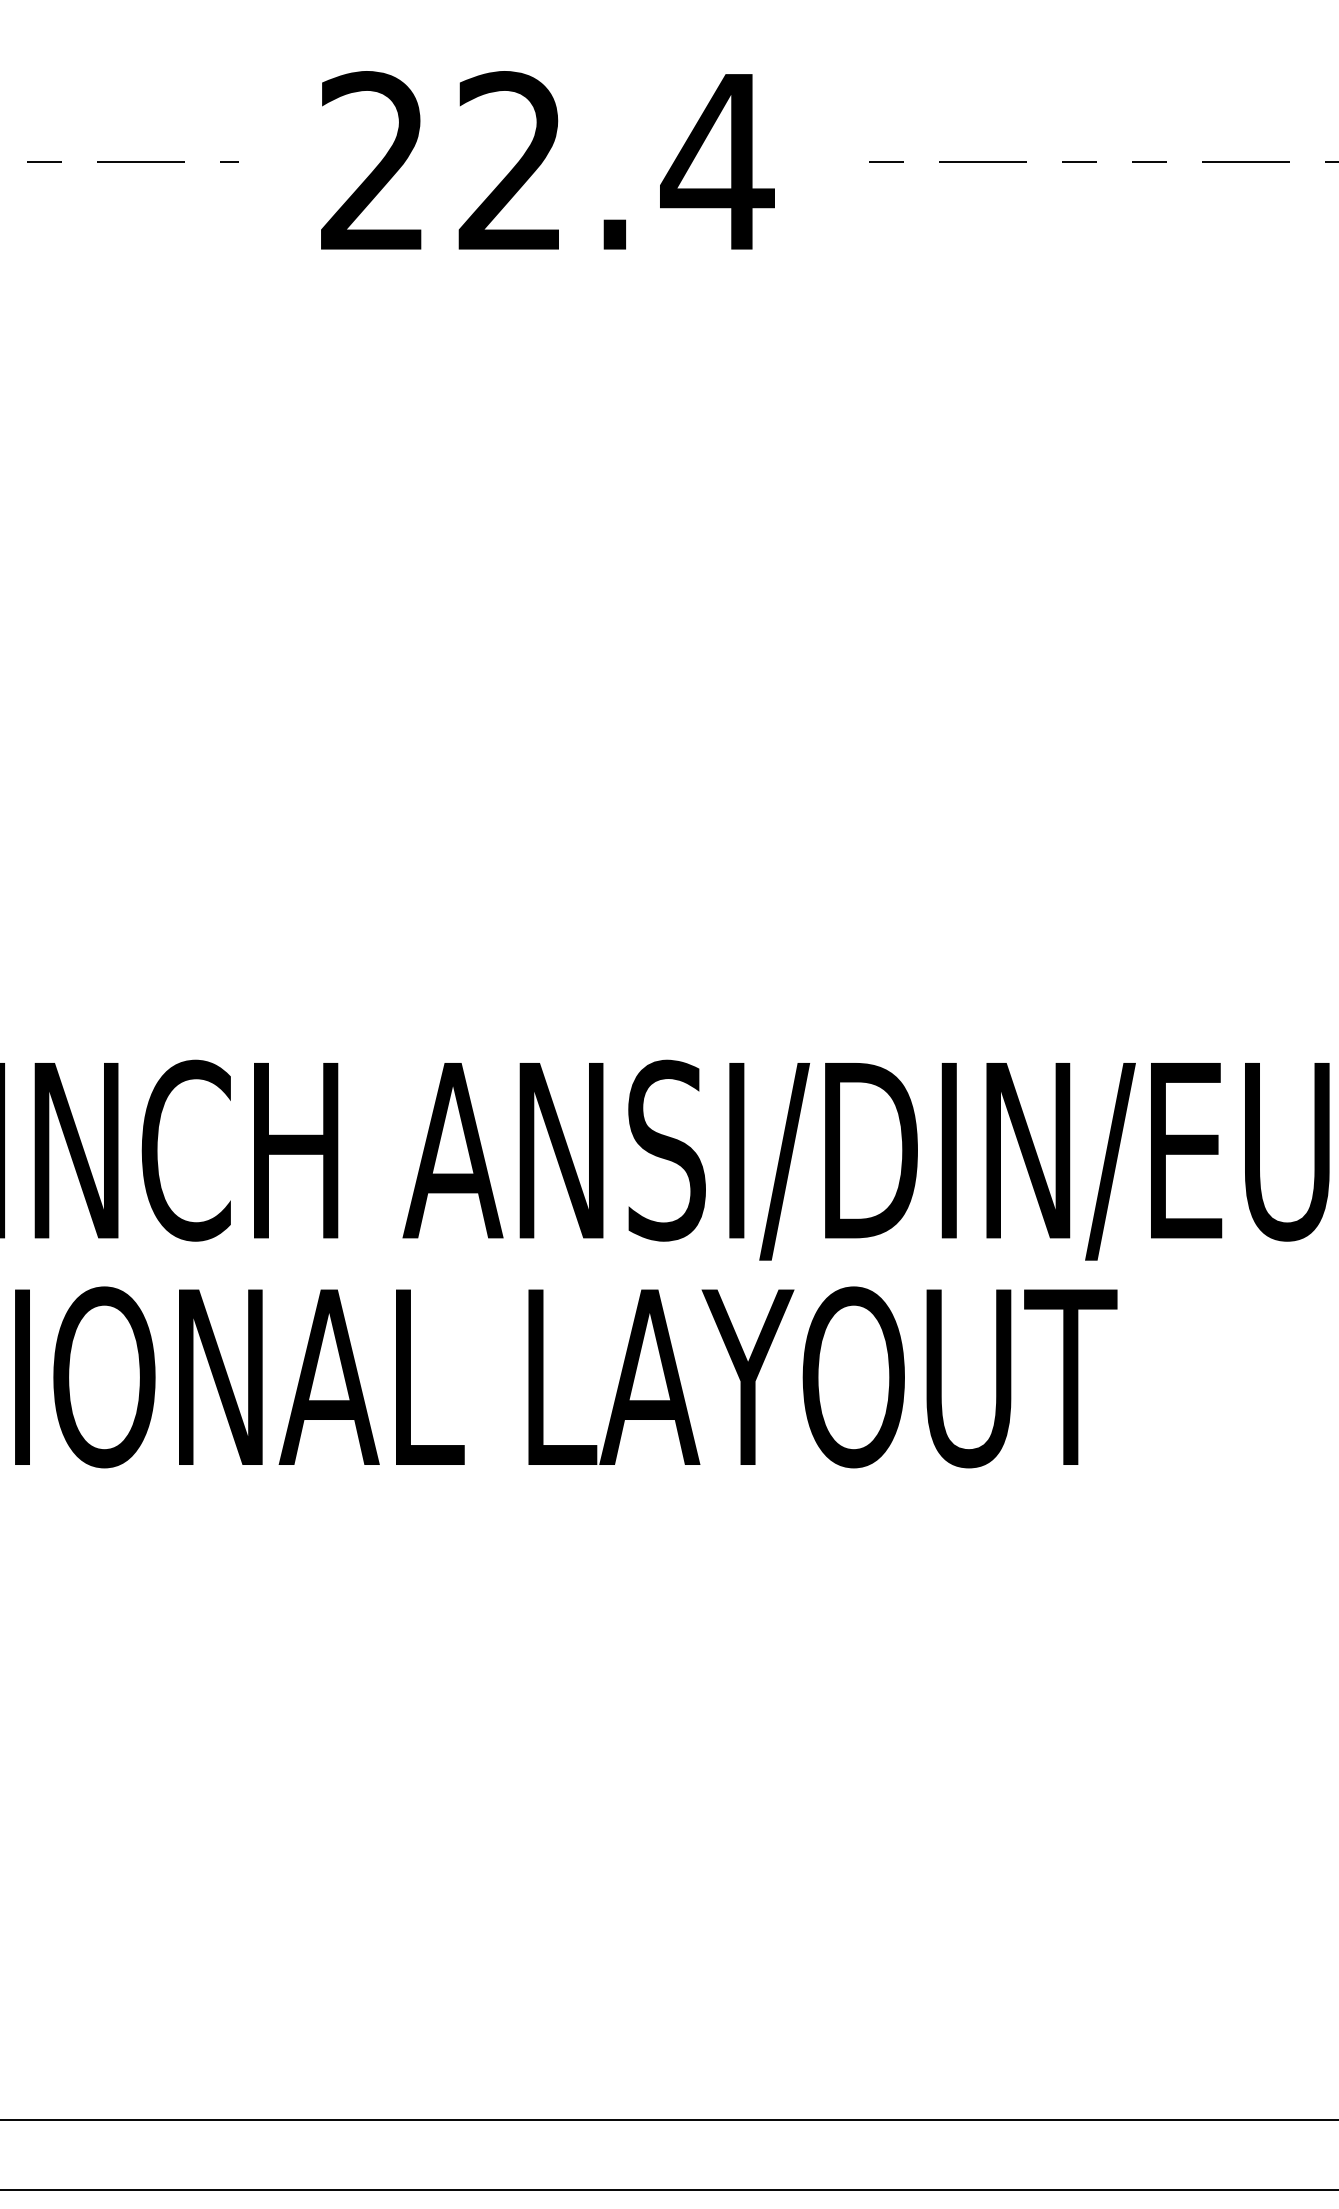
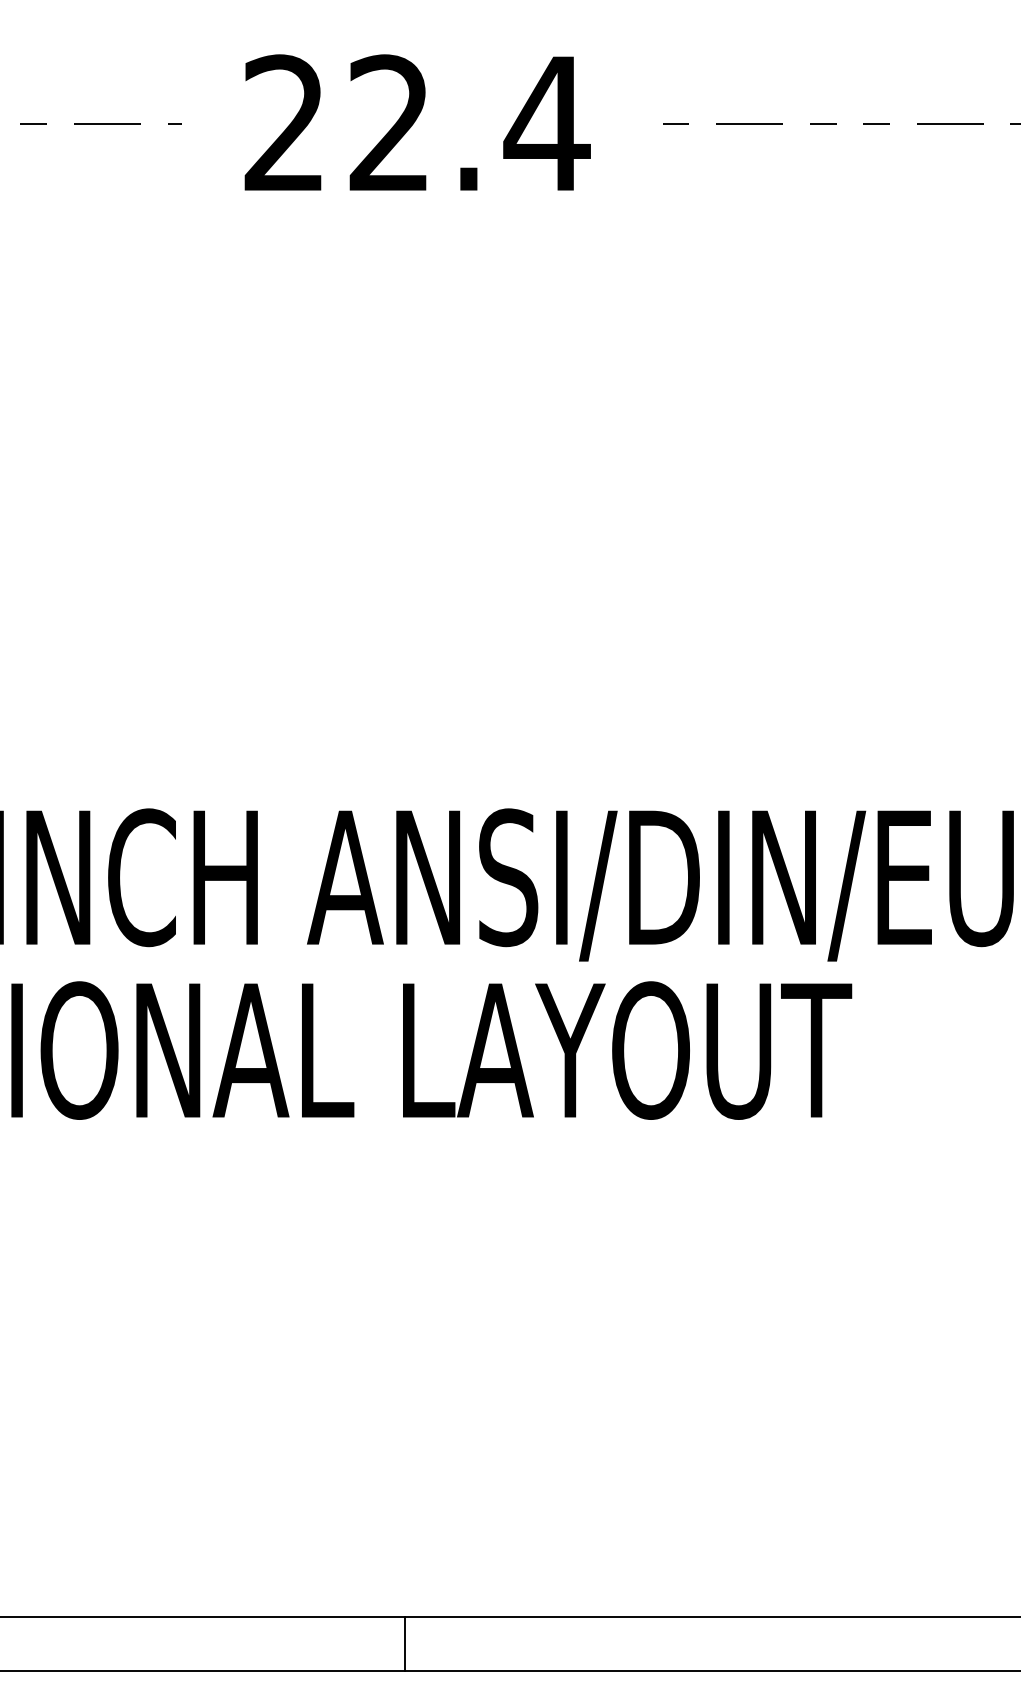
line: (530, 2155) -> (404, 1643), added

